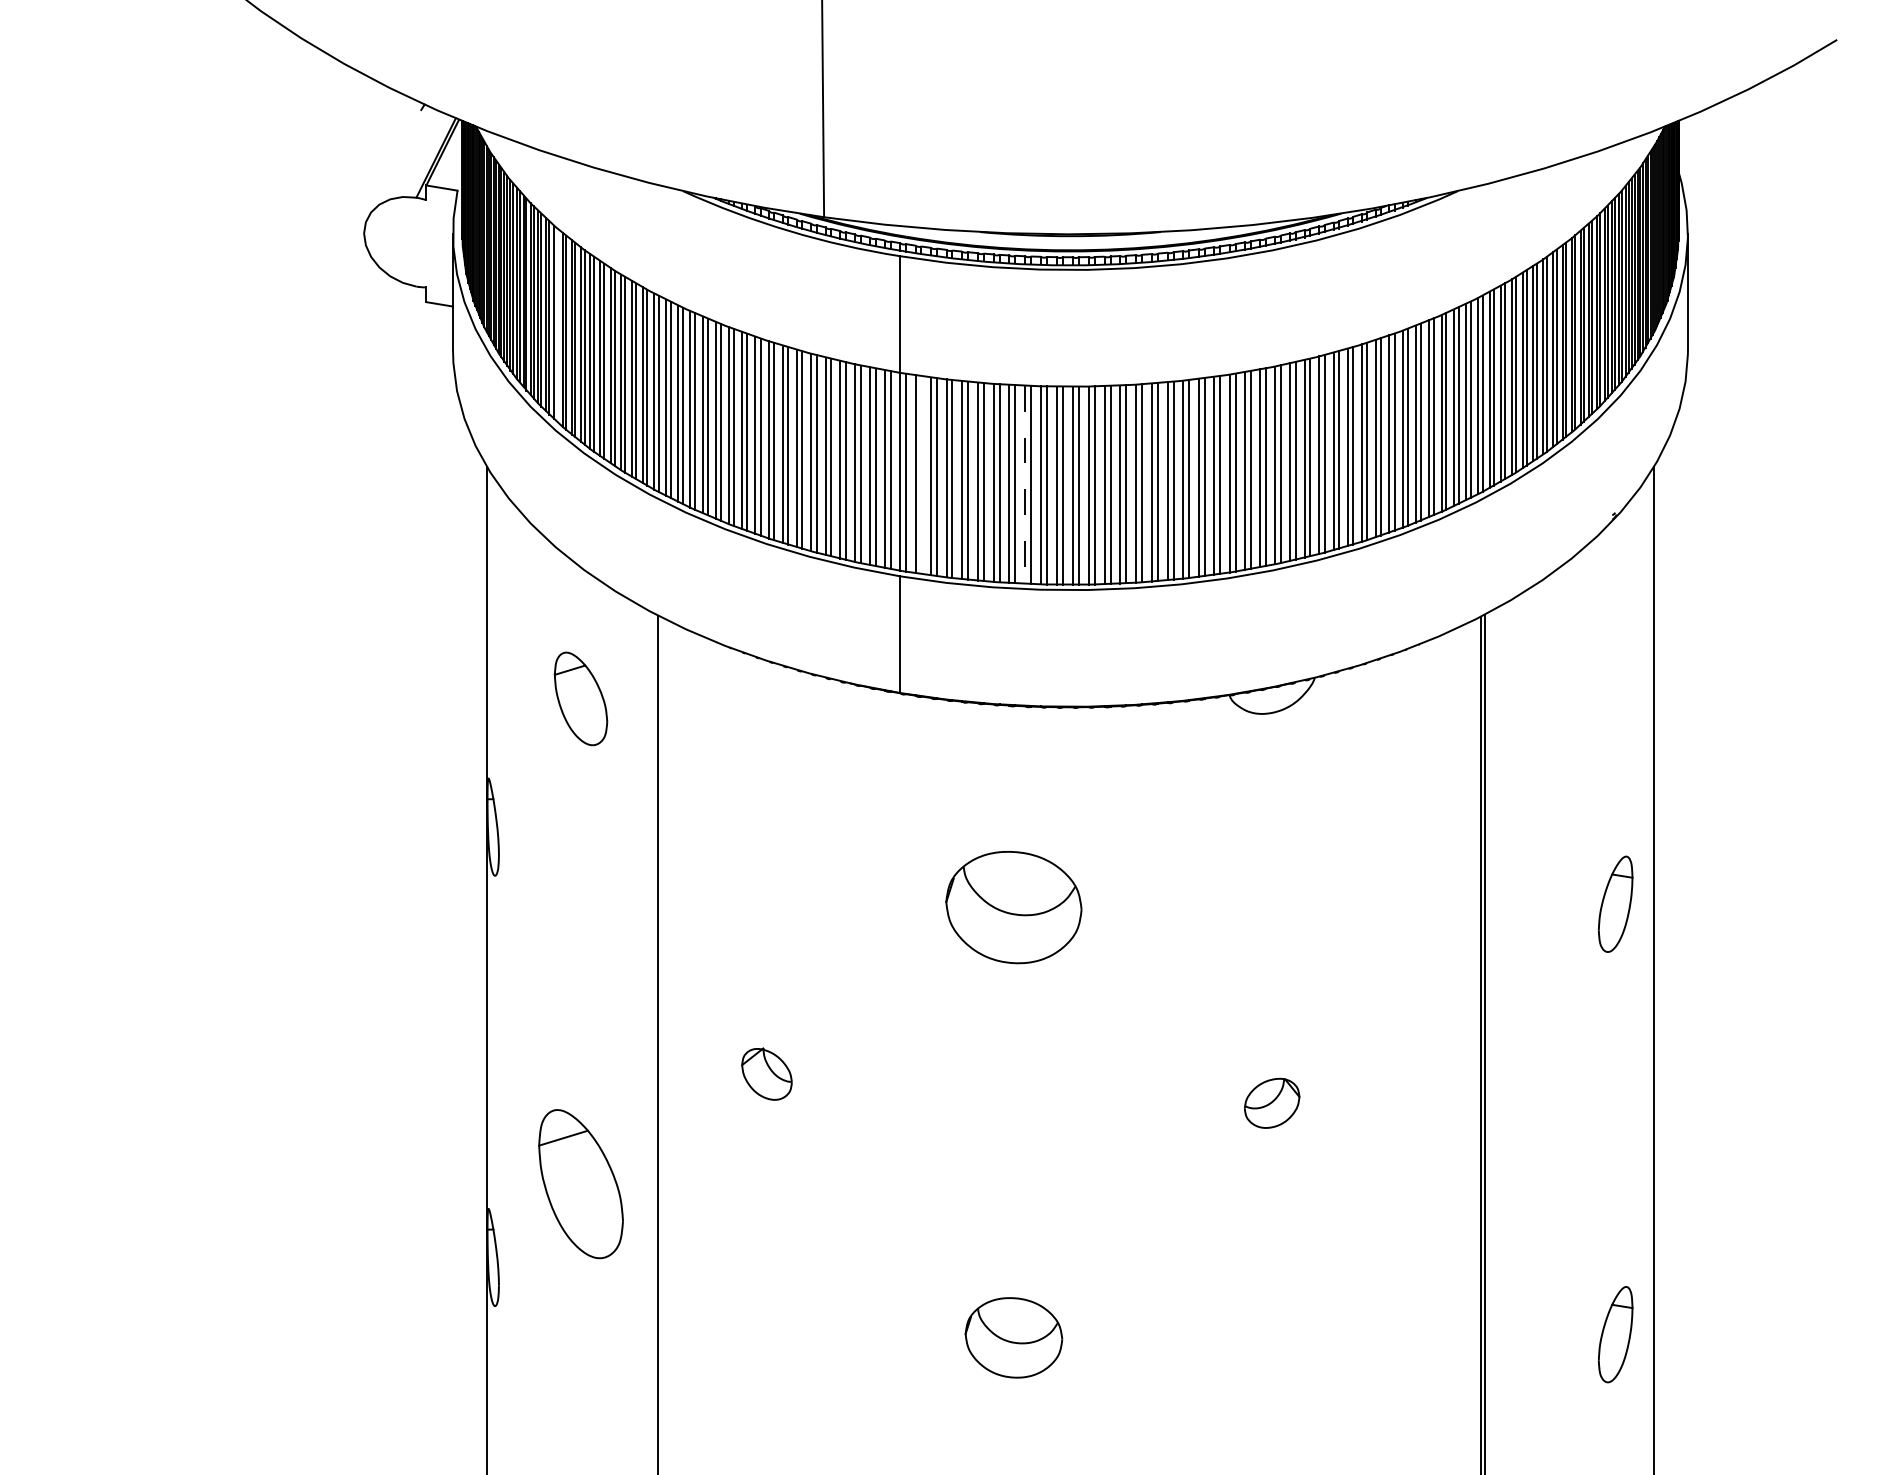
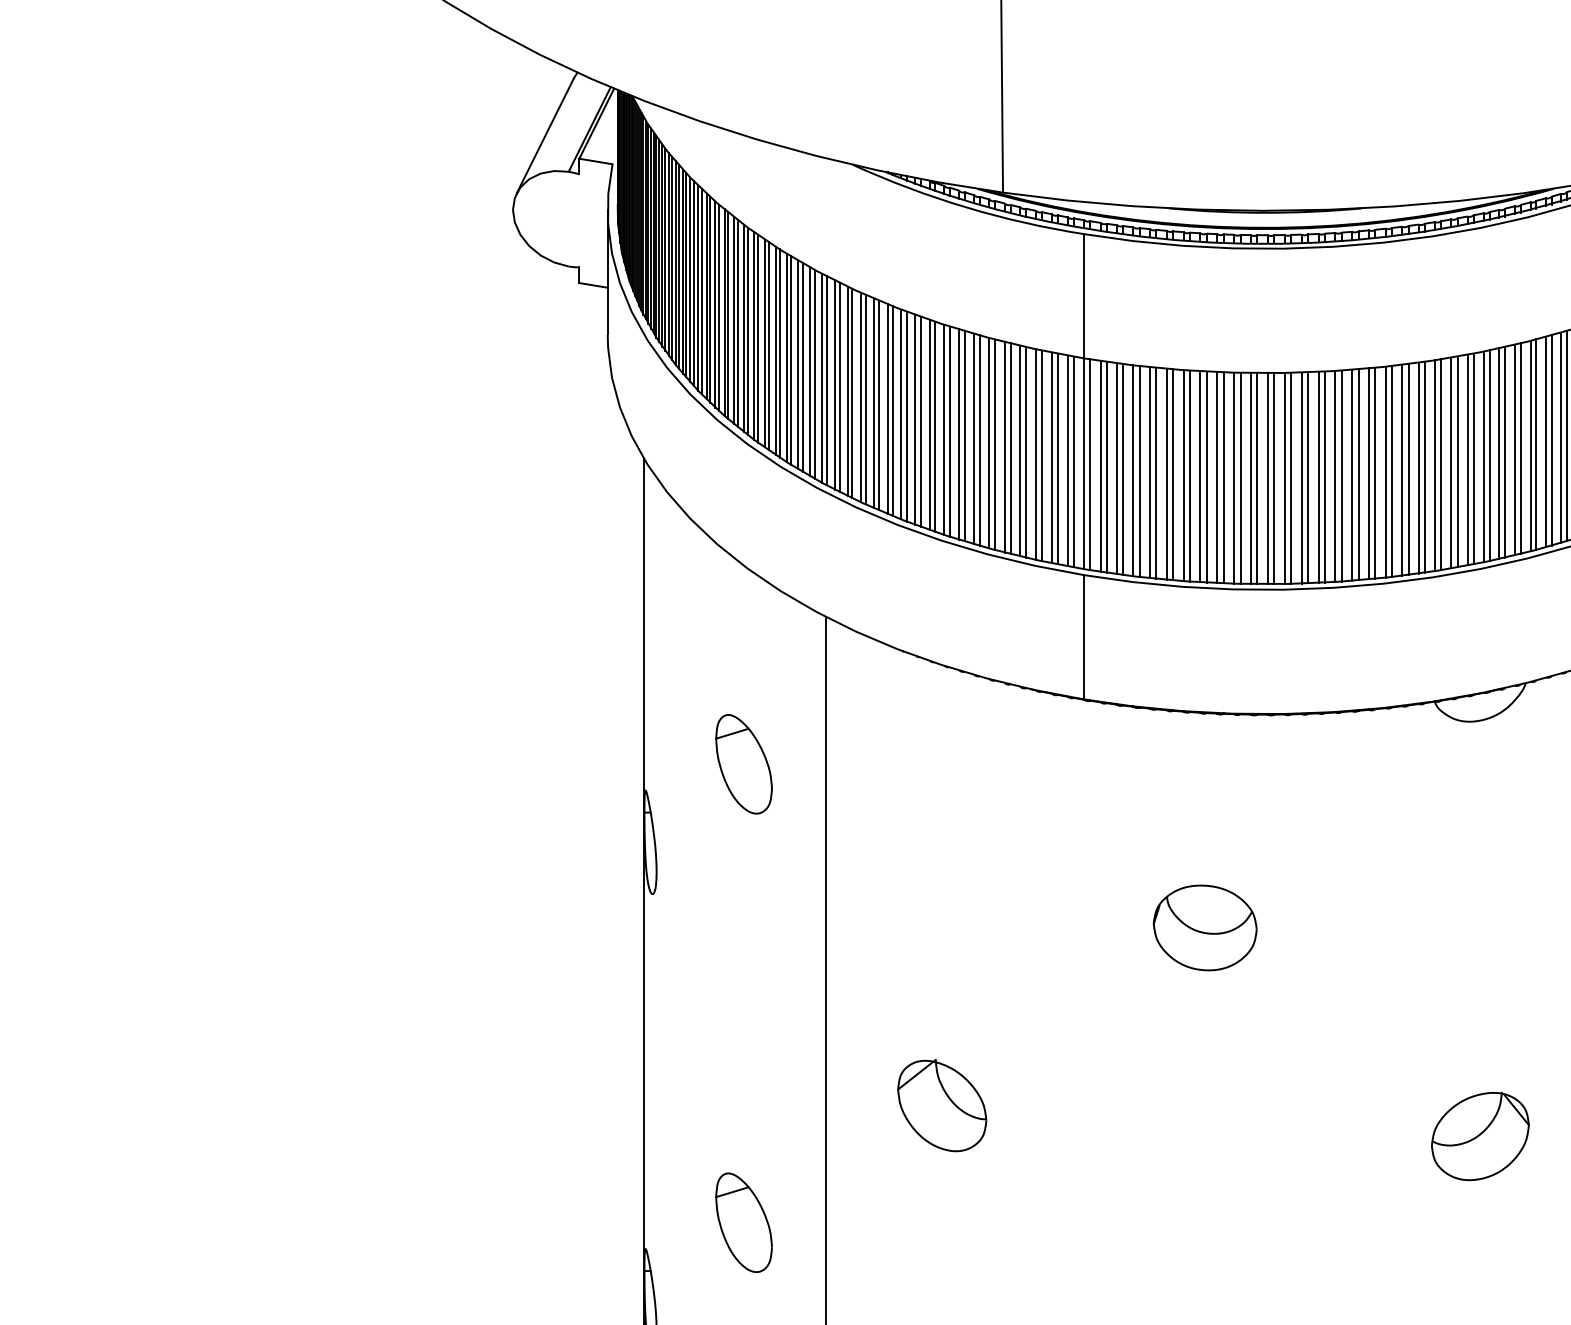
line: (394, 163) -> (545, 135), added
line: (557, 325) -> (719, 307), added
line: (921, 475) -> (1106, 467), added
line: (1025, 485) -> (1217, 478), dashed -> solid
part: (580, 698) -> (743, 763), moved
part: (1013, 907) -> (1204, 927), size x0.71
part: (766, 1073) -> (941, 1104), size x1.67
part: (1271, 1103) -> (1479, 1136), size x1.67
part: (580, 1184) -> (743, 1223), size x0.62

